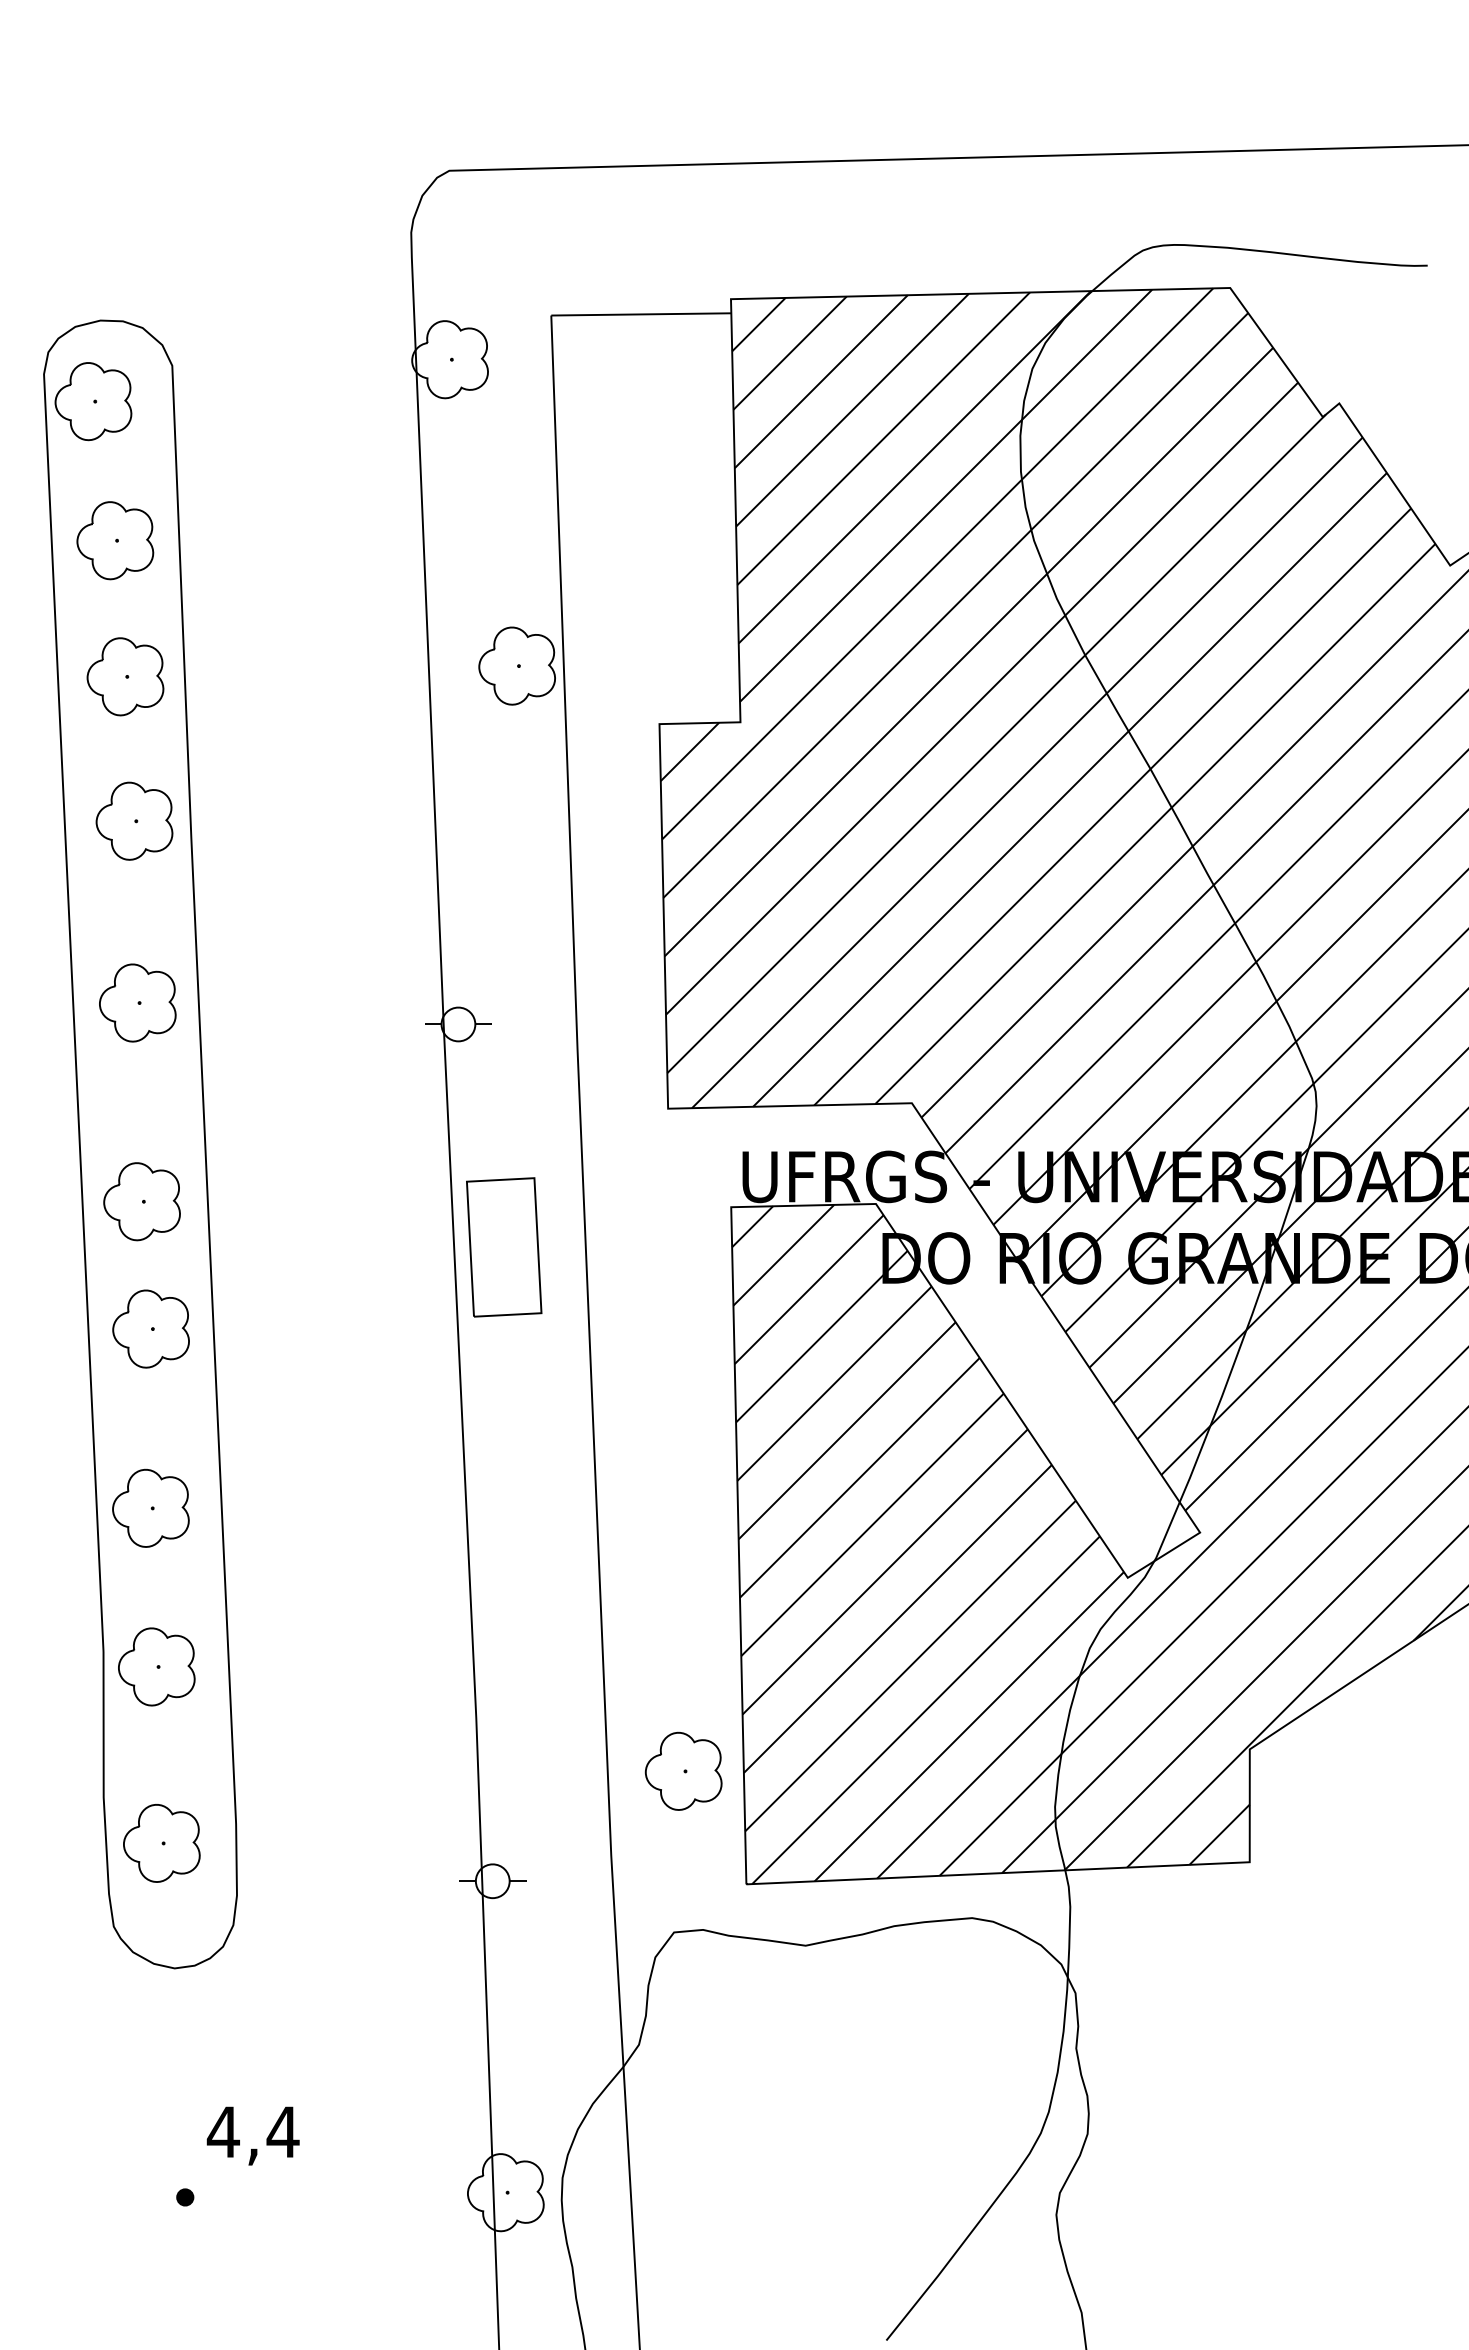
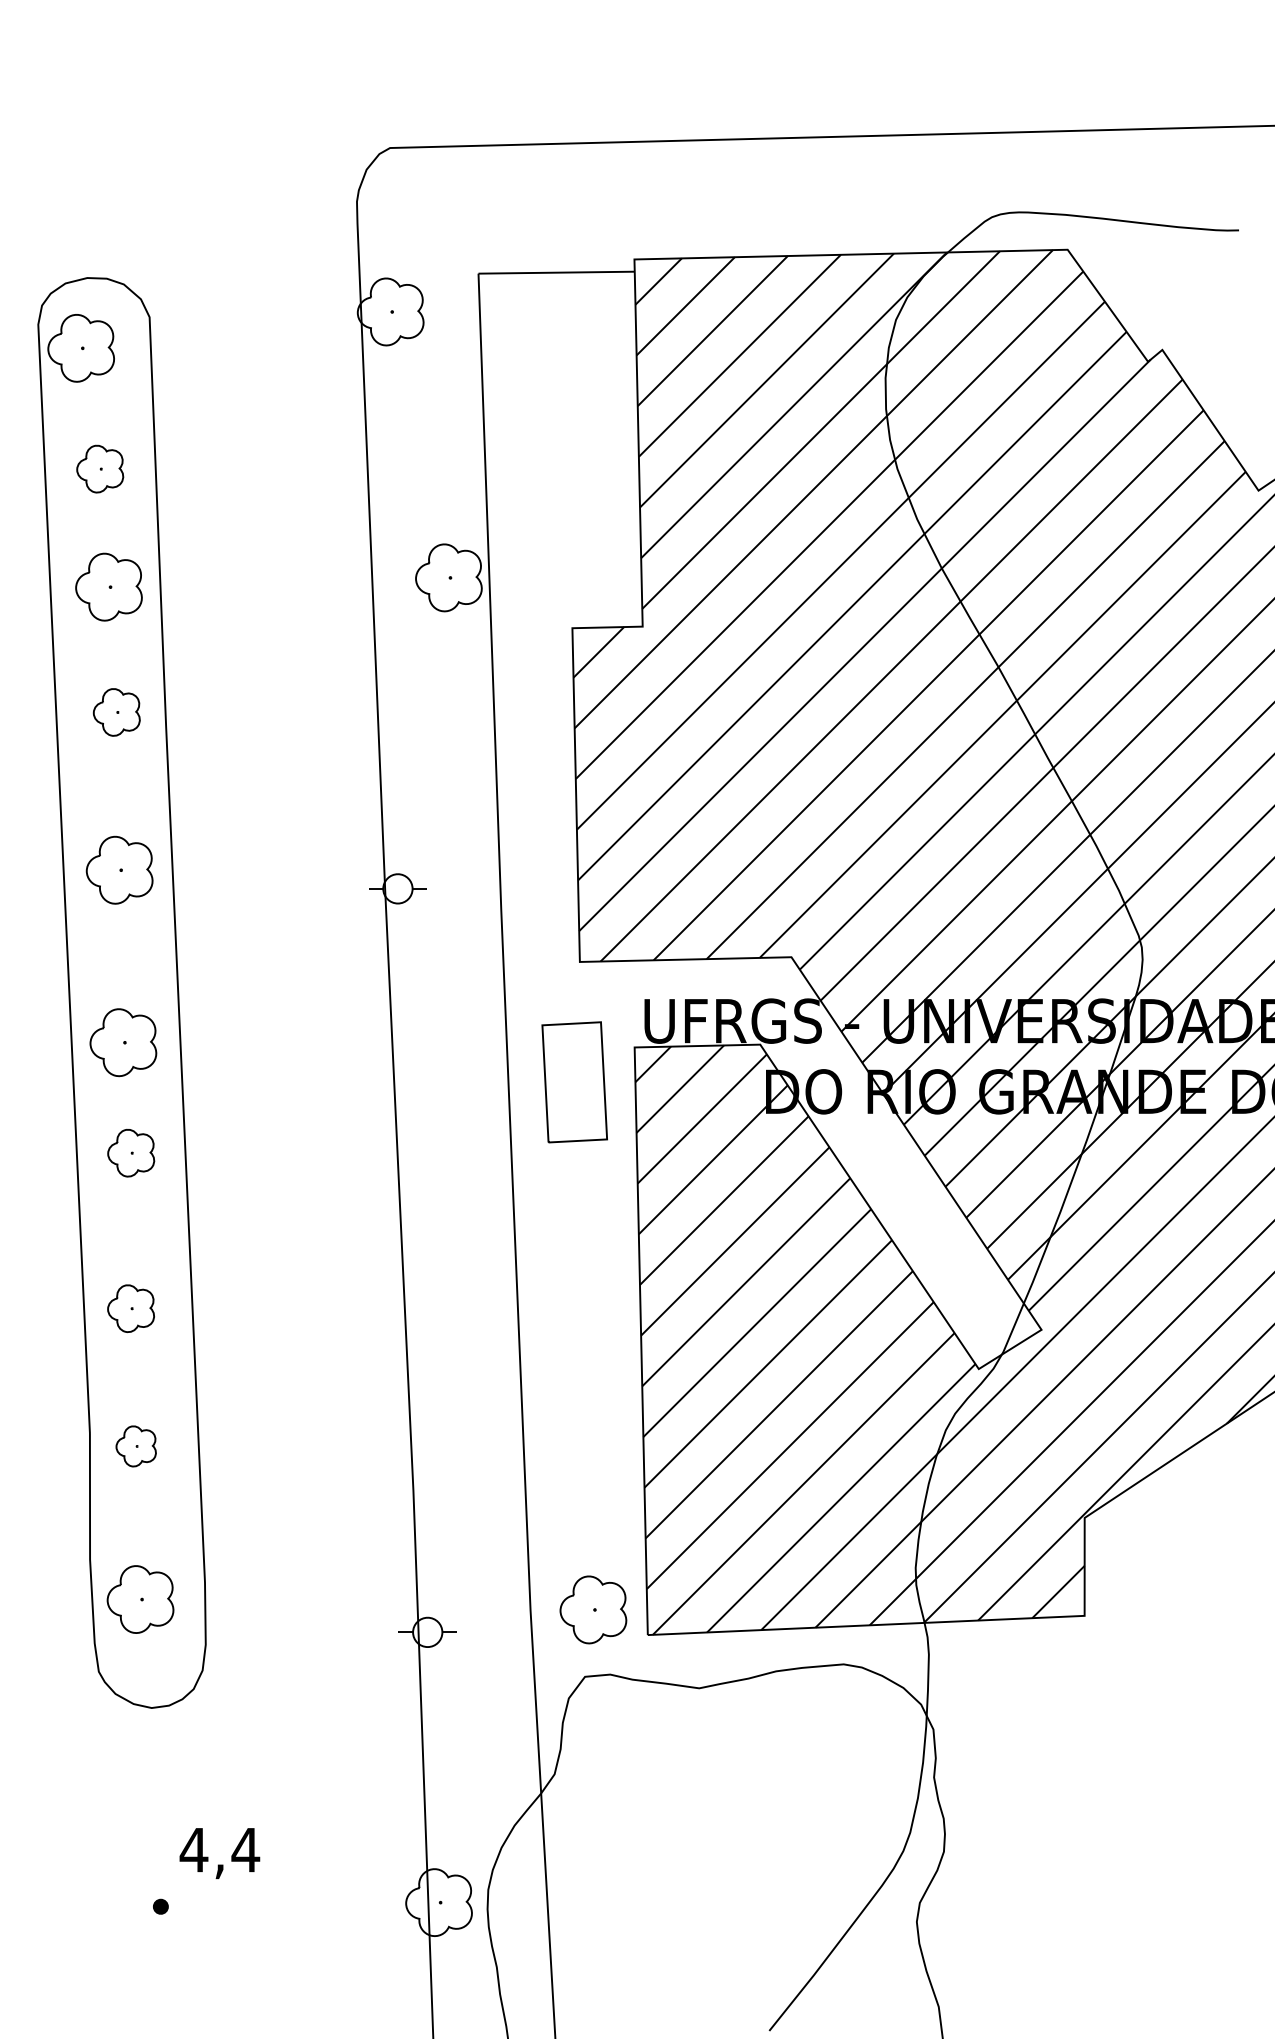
part: (115, 540) -> (100, 468), size x0.7
part: (134, 820) -> (116, 711), size x0.7
part: (504, 1247) -> (575, 1082), moved
part: (150, 1328) -> (130, 1152), size x0.7
part: (150, 1507) -> (130, 1308), size x0.7
part: (156, 1666) -> (135, 1446), size x0.6
part: (683, 1770) -> (593, 1609), moved

